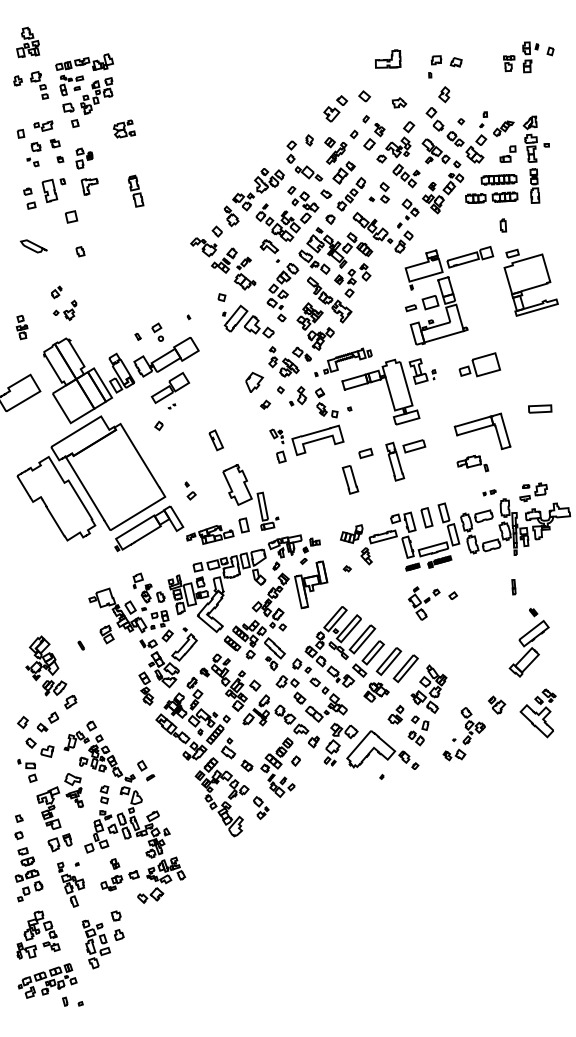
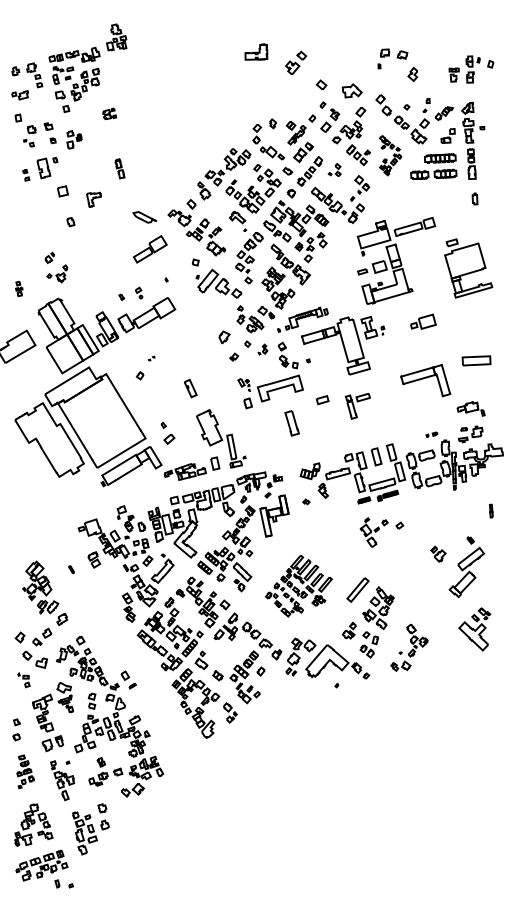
part: (27, 42) -> (116, 37), moved
part: (528, 57) -> (471, 69), moved
part: (388, 58) -> (256, 51), moved
part: (443, 93) -> (412, 73), moved
part: (399, 102) -> (352, 90), size x1.6
part: (336, 108) -> (296, 62), moved
part: (42, 126) -> (19, 95), moved
part: (124, 128) -> (109, 113), size x0.7
part: (442, 176) -> (390, 155), size x0.6
part: (89, 186) -> (93, 199), moved
part: (135, 191) -> (119, 168), size x0.7
part: (379, 192) -> (334, 169), size x0.7
part: (30, 198) -> (26, 175), size x0.6
part: (502, 225) -> (474, 198), moved
part: (33, 246) -> (144, 217), moved
part: (531, 282) -> (468, 268), moved
part: (21, 326) -> (18, 288), size x0.7
part: (157, 331) -> (138, 292), size x0.7
part: (480, 364) -> (423, 321), size x0.7
part: (254, 382) -> (224, 337), size x0.7
part: (169, 388) -> (149, 249), moved
part: (297, 396) -> (262, 349), size x0.6
part: (540, 408) -> (476, 360), size x1.4
part: (405, 460) -> (357, 406), size x0.7
part: (472, 462) -> (470, 408), moved
part: (349, 479) -> (291, 423), moved
part: (189, 490) -> (167, 432), size x1.4
part: (514, 586) -> (491, 510), moved
part: (338, 663) -> (298, 585), size x0.6
part: (497, 704) -> (438, 553), moved
part: (26, 771) -> (23, 680), size x0.7
part: (29, 874) -> (25, 771), size x0.7

